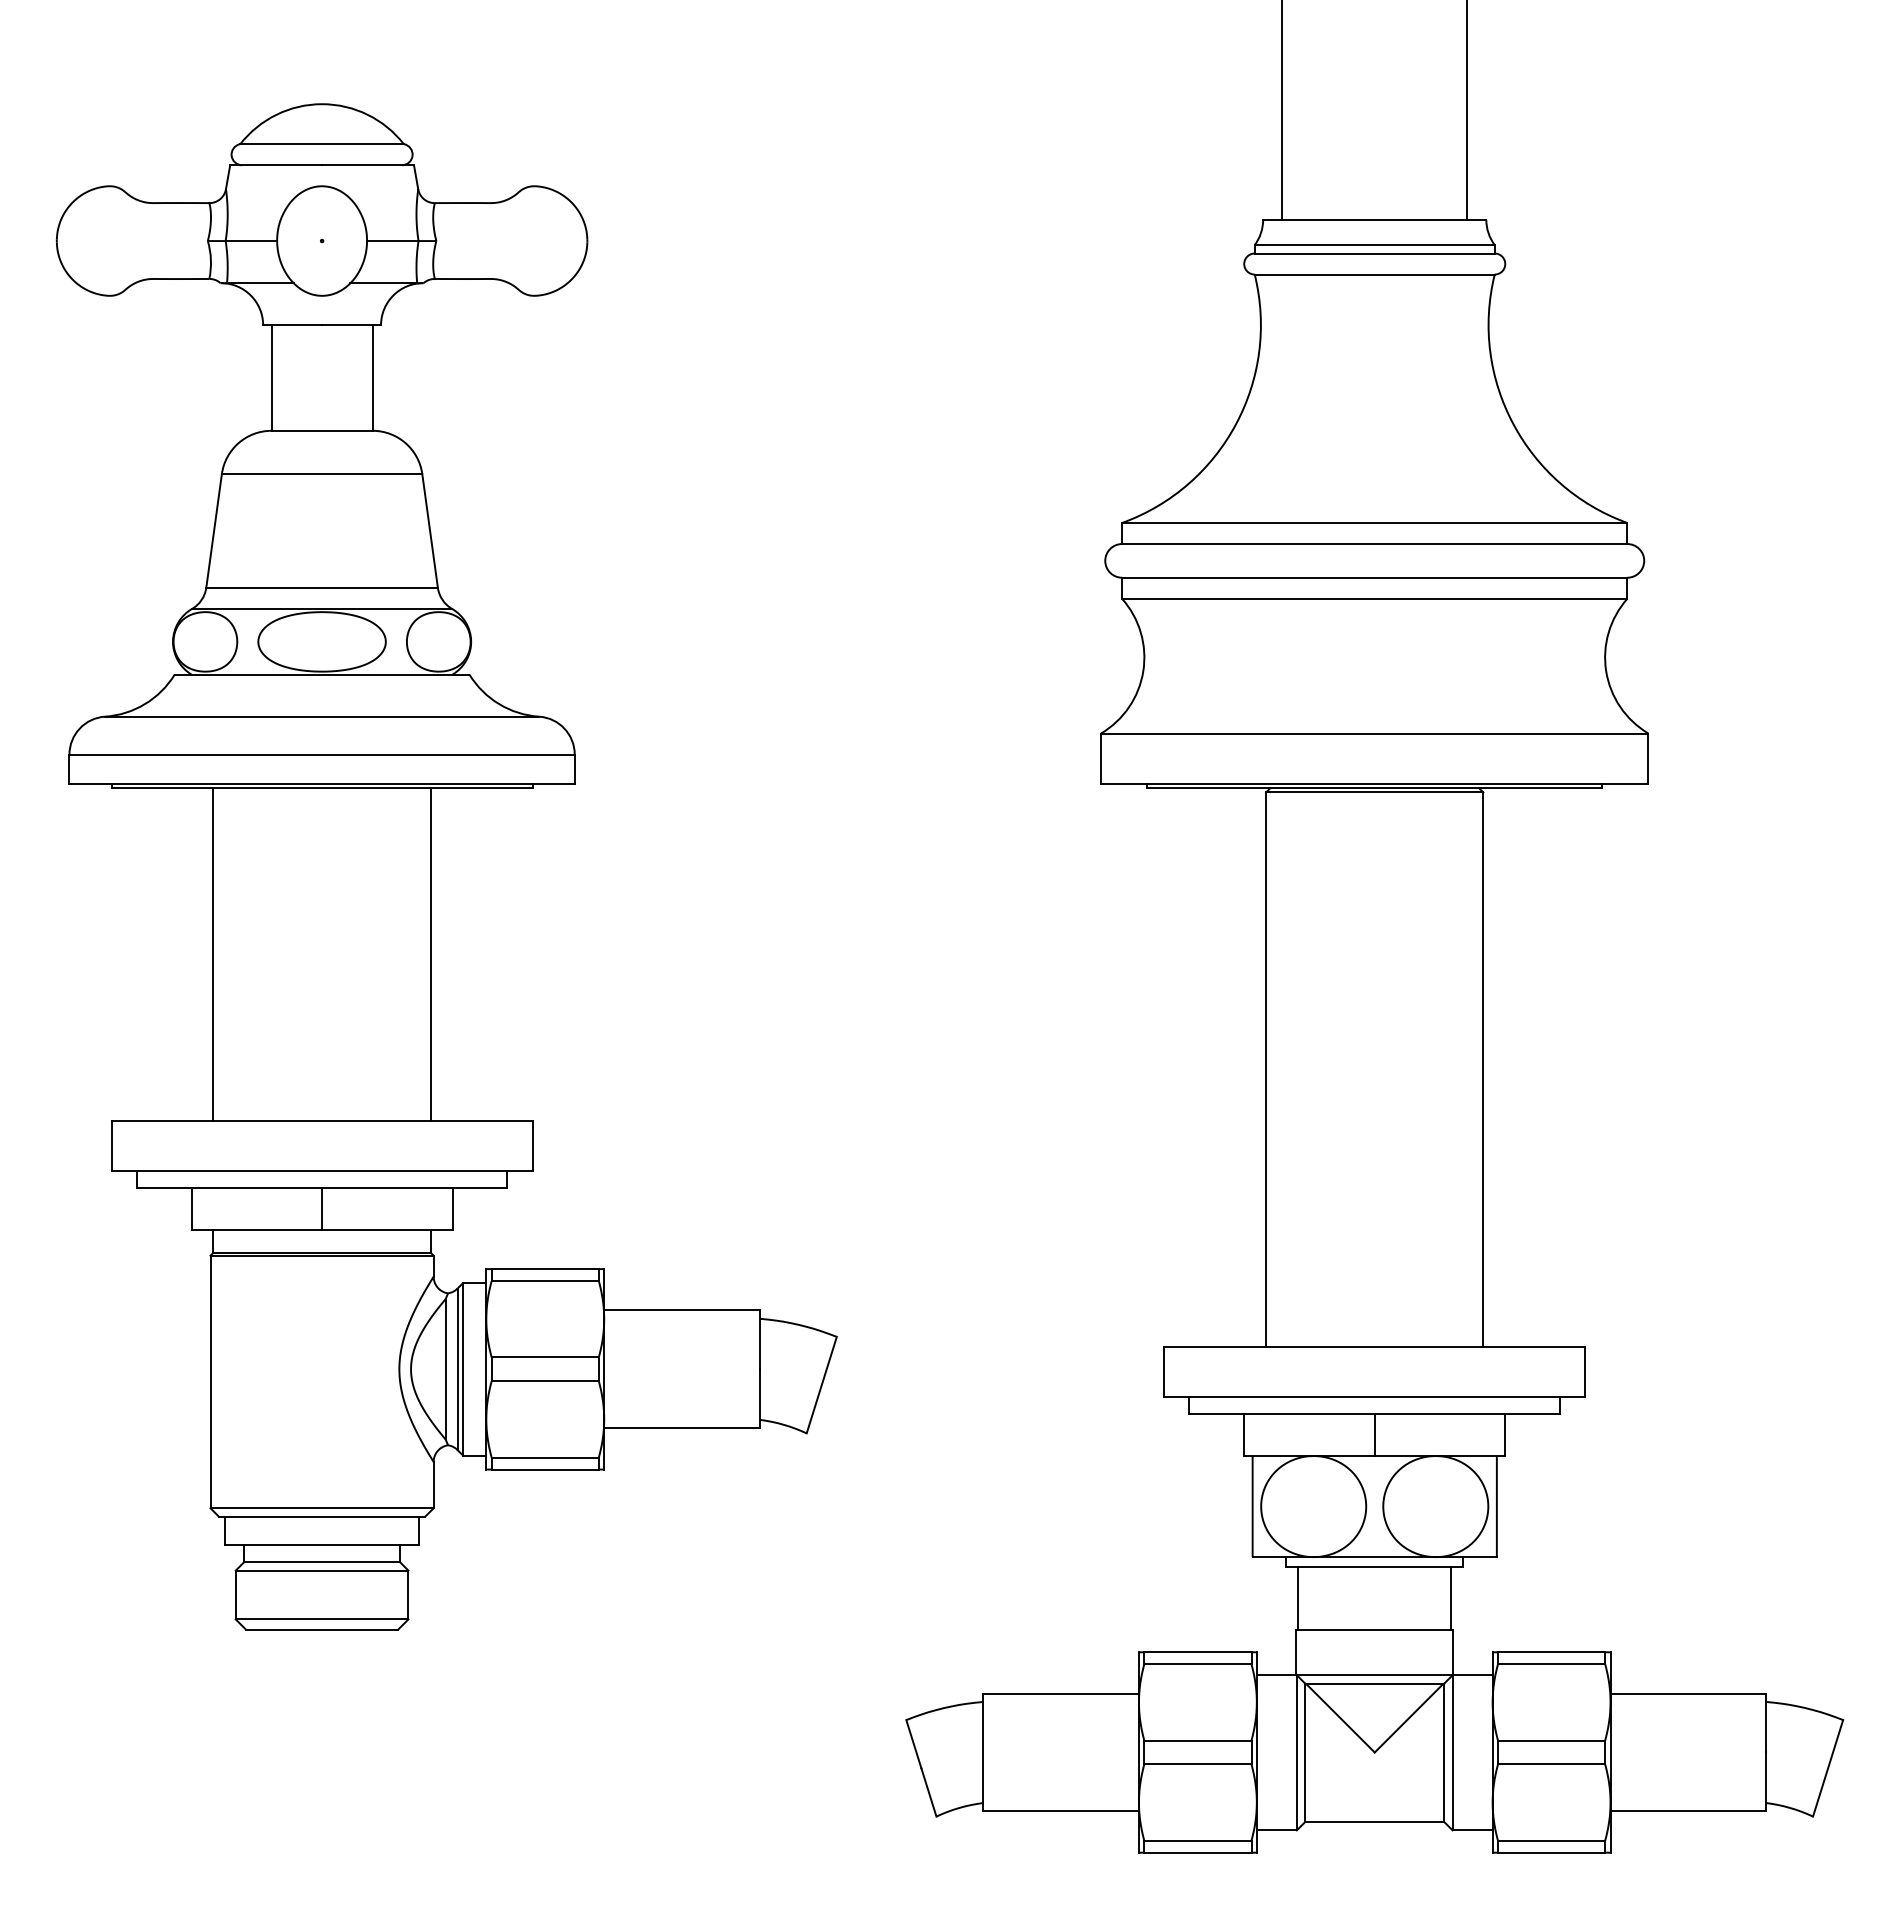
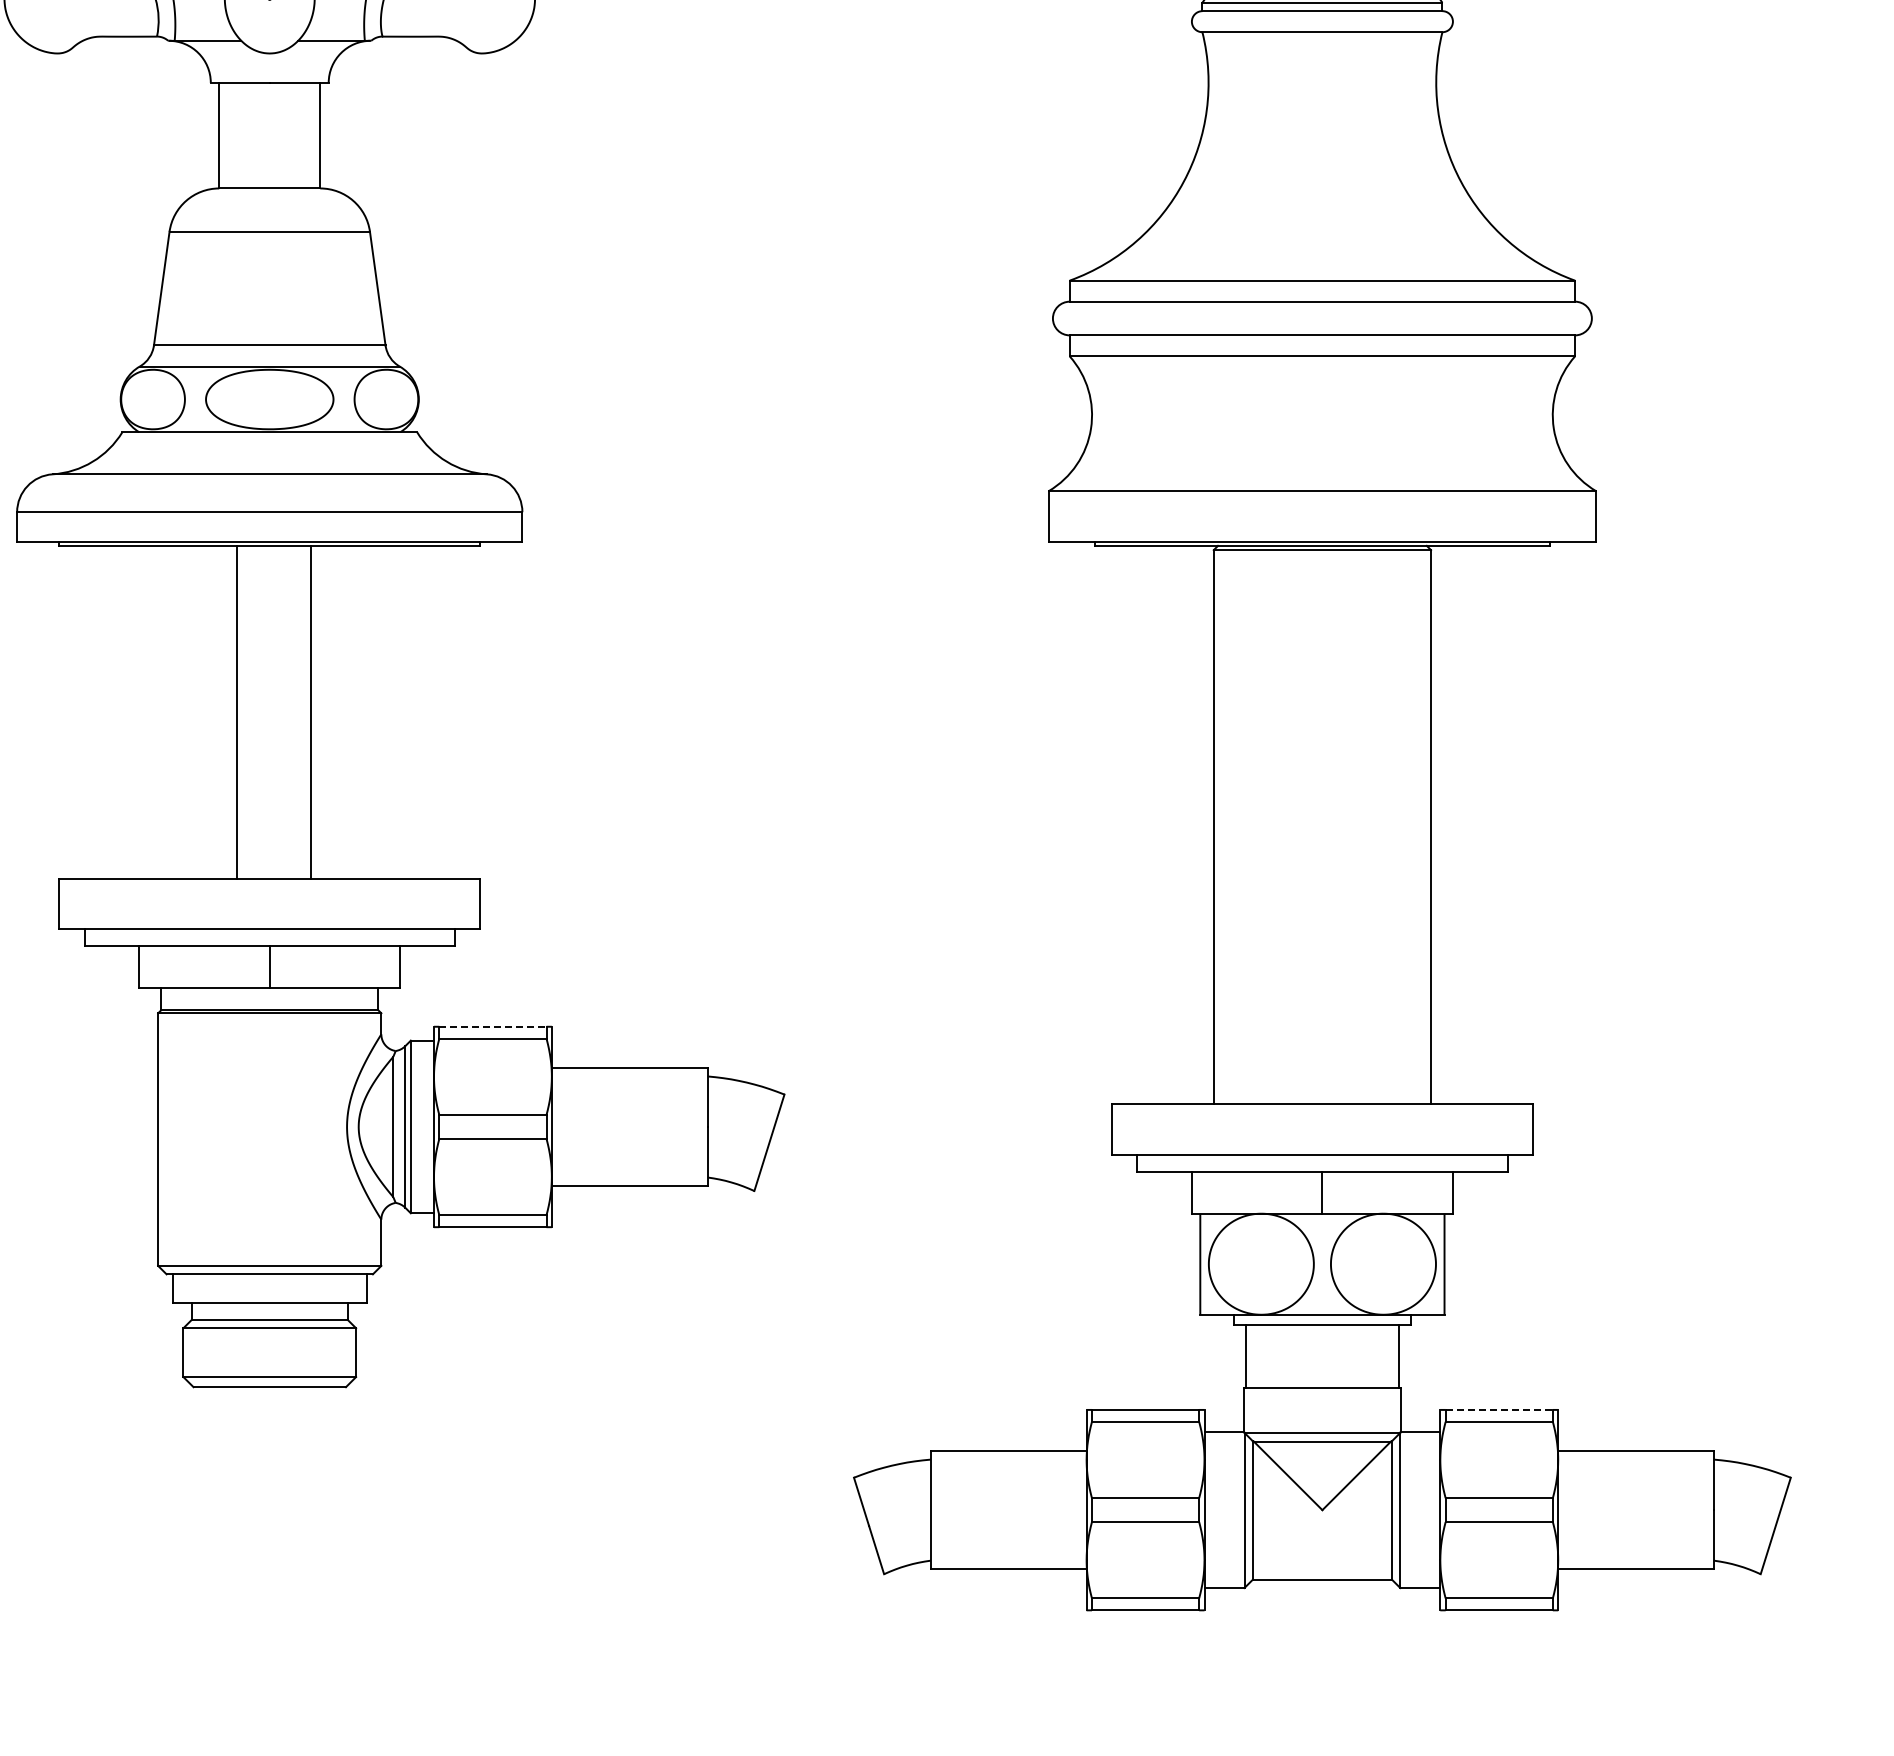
line: (213, 954) -> (237, 712), moved
line: (430, 954) -> (311, 712), moved
line: (545, 1269) -> (493, 1027), solid -> dashed
line: (1551, 1652) -> (1499, 1410), solid -> dashed

